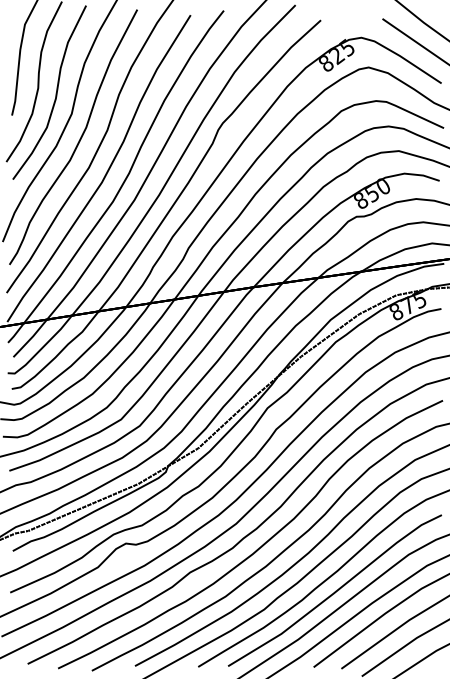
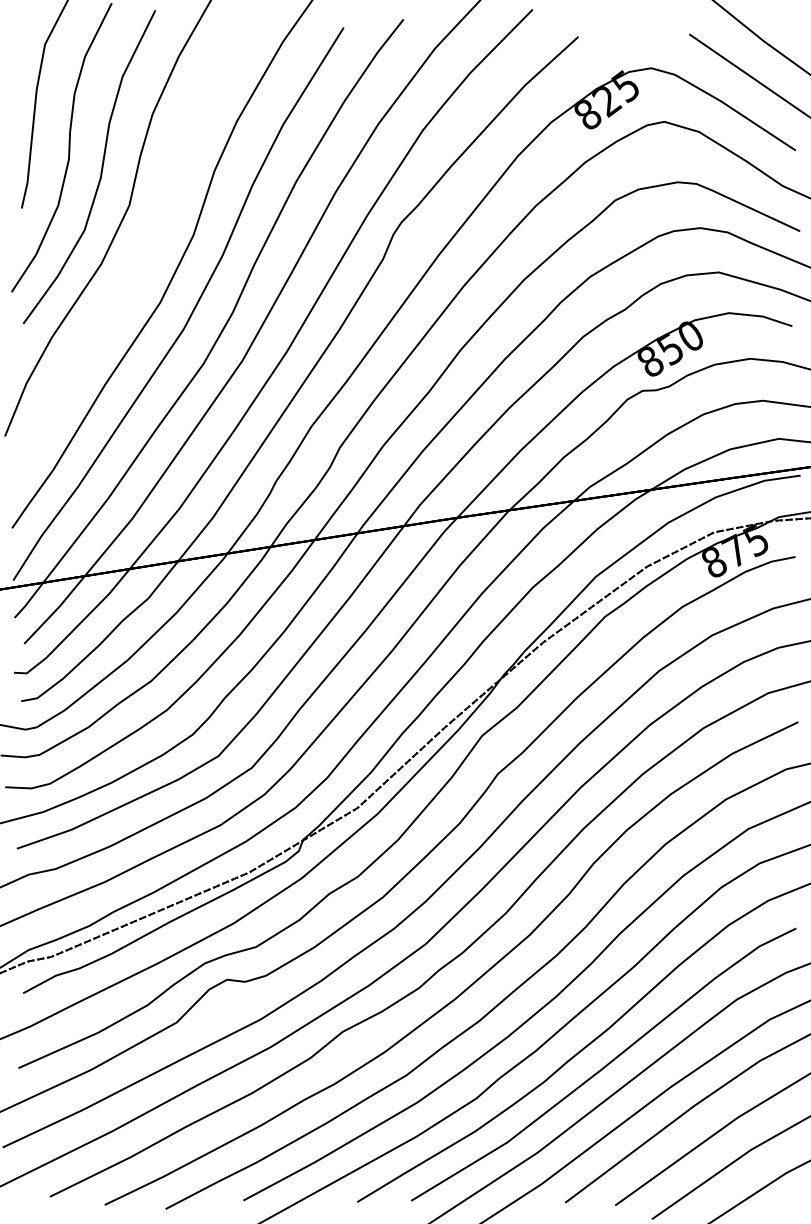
curve: (78, 140) -> (141, 253), removed

